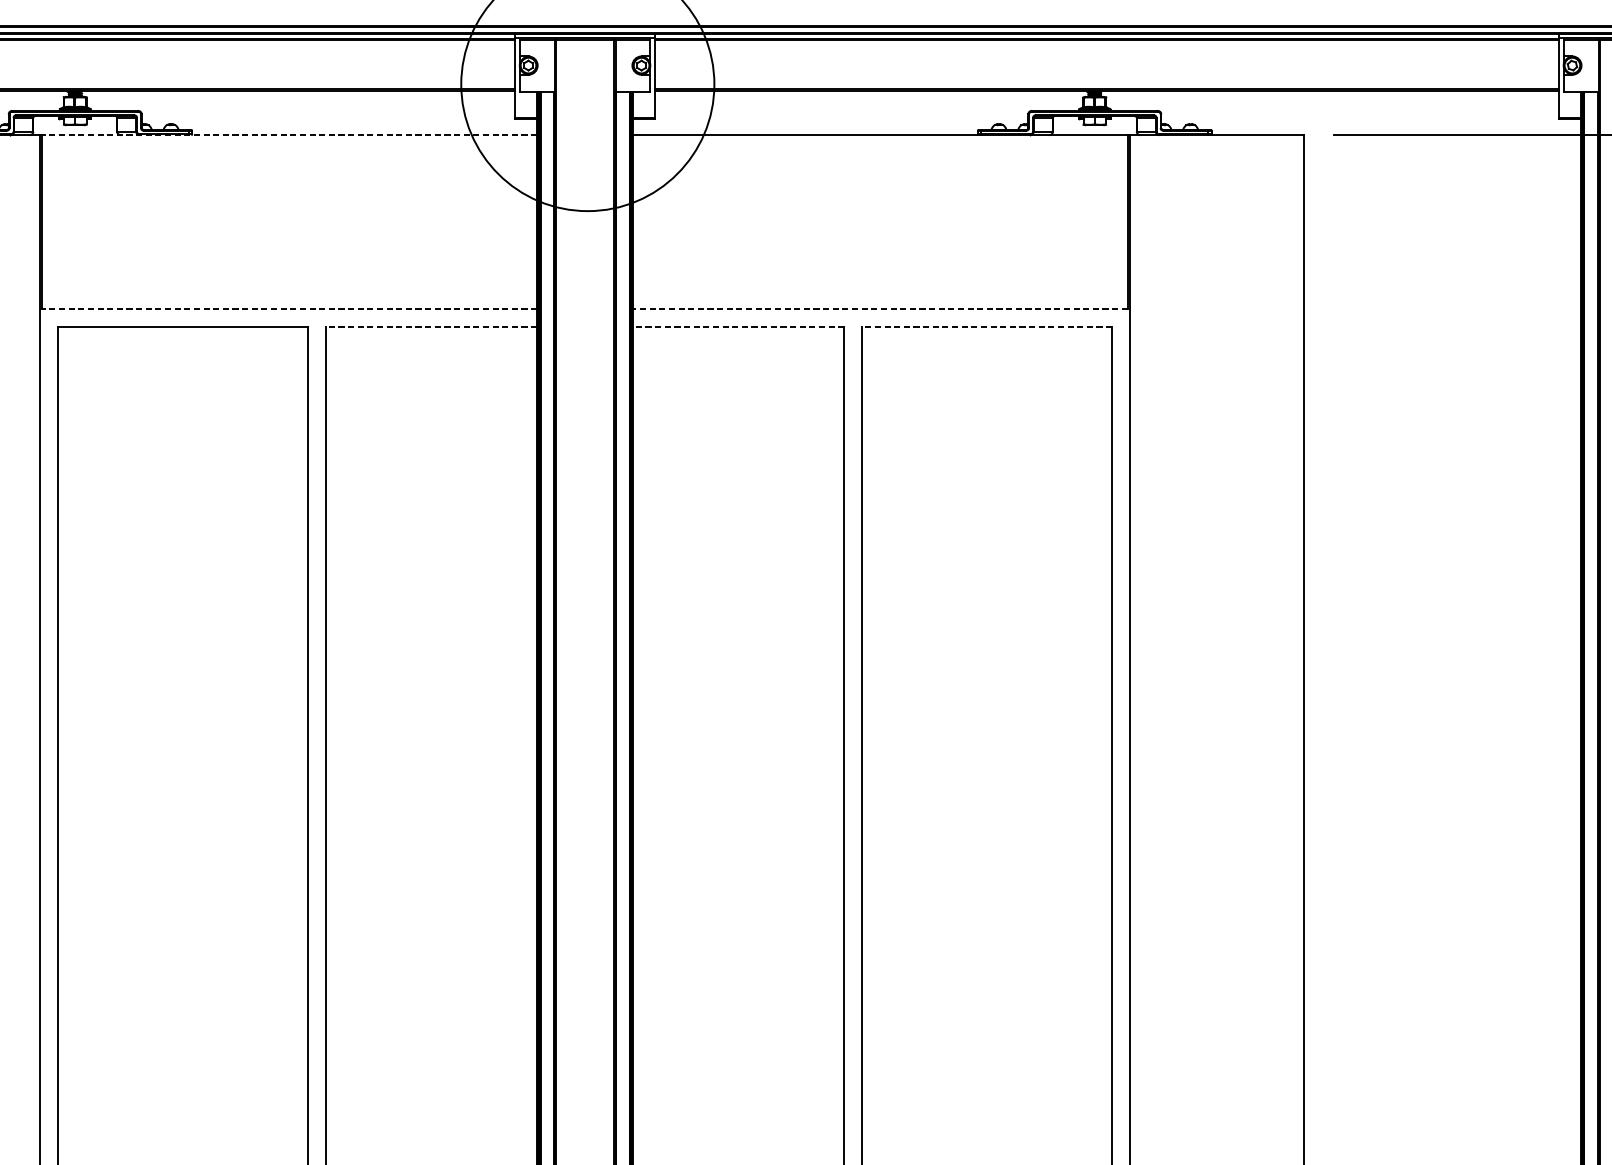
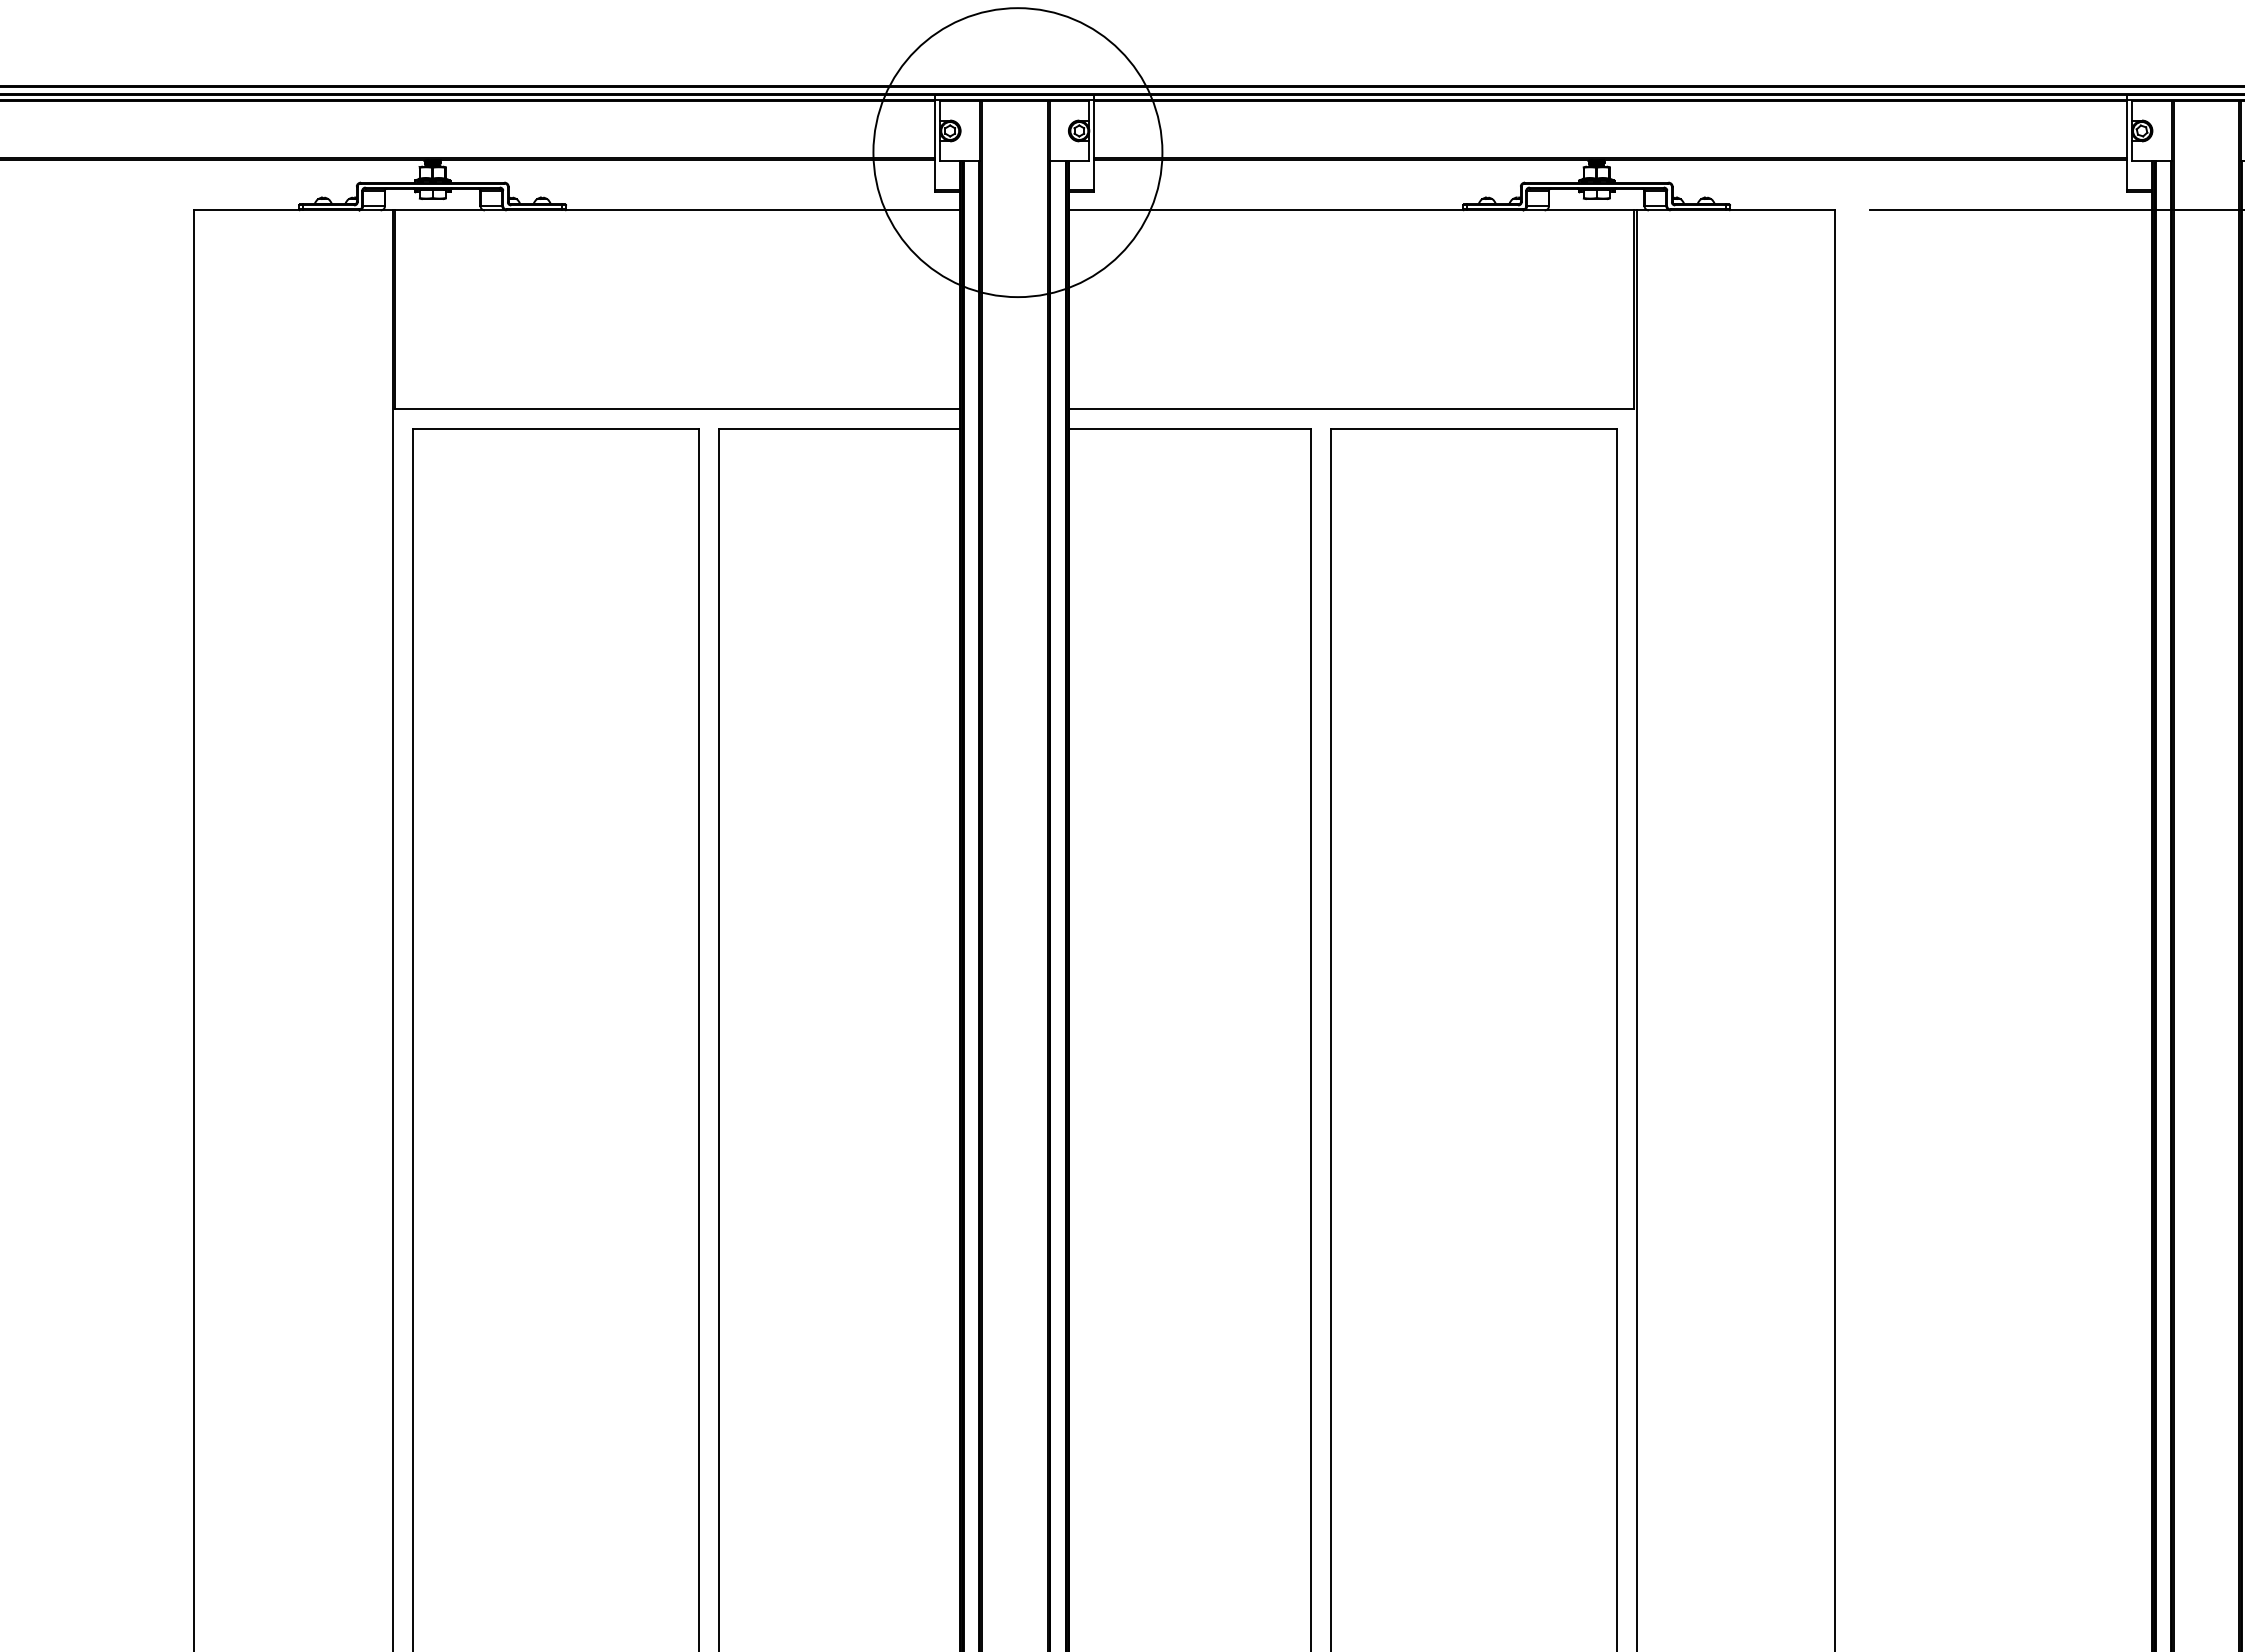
line: (289, 135) -> (677, 210), dashed -> solid
line: (289, 309) -> (677, 409), dashed -> solid
line: (879, 309) -> (1351, 409), dashed -> solid
line: (431, 326) -> (839, 428), dashed -> solid
line: (738, 326) -> (1190, 428), dashed -> solid
line: (986, 326) -> (1473, 428), dashed -> solid

